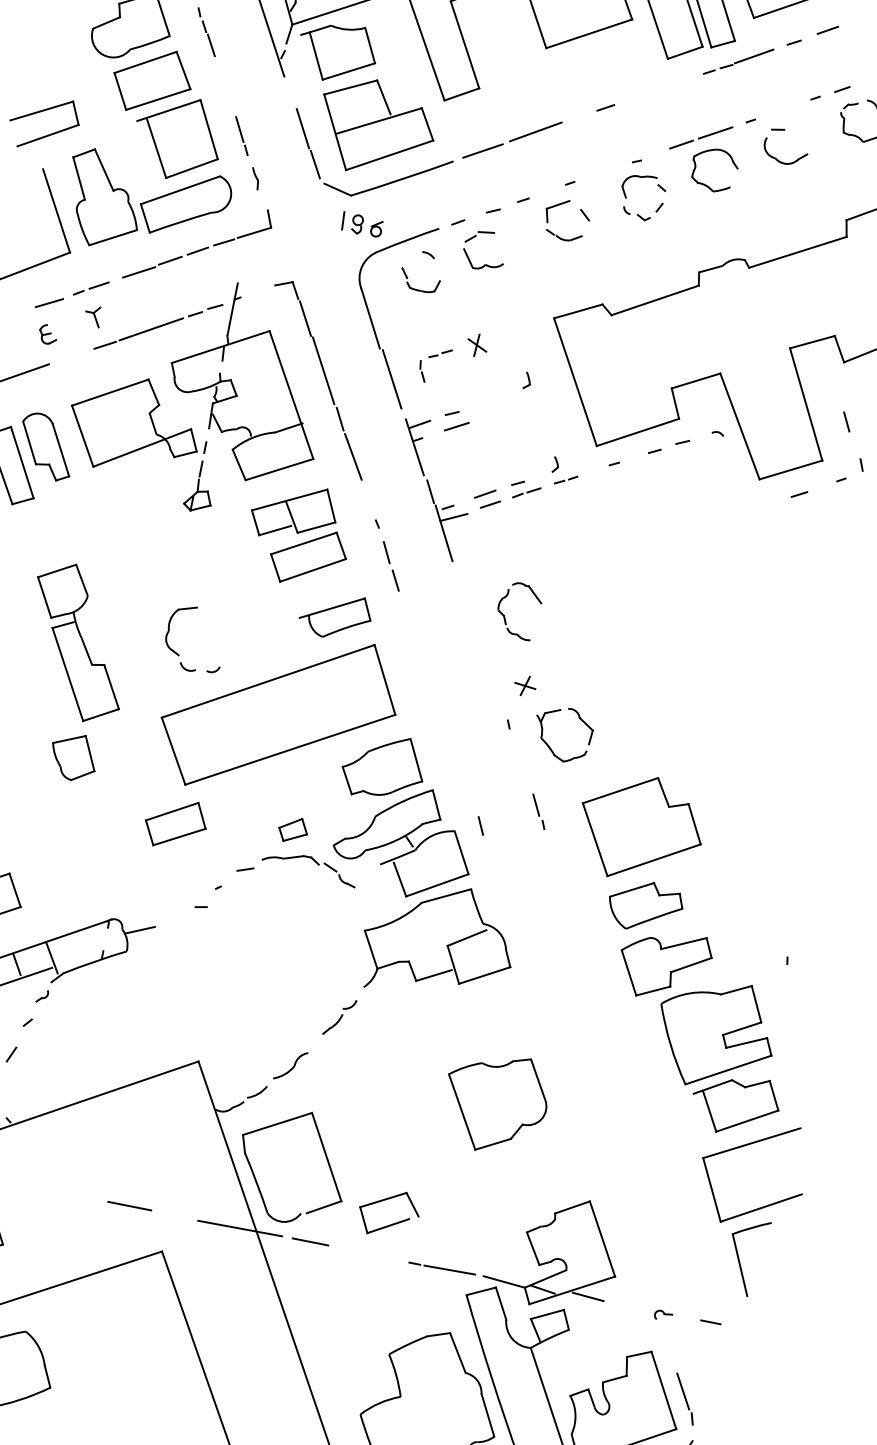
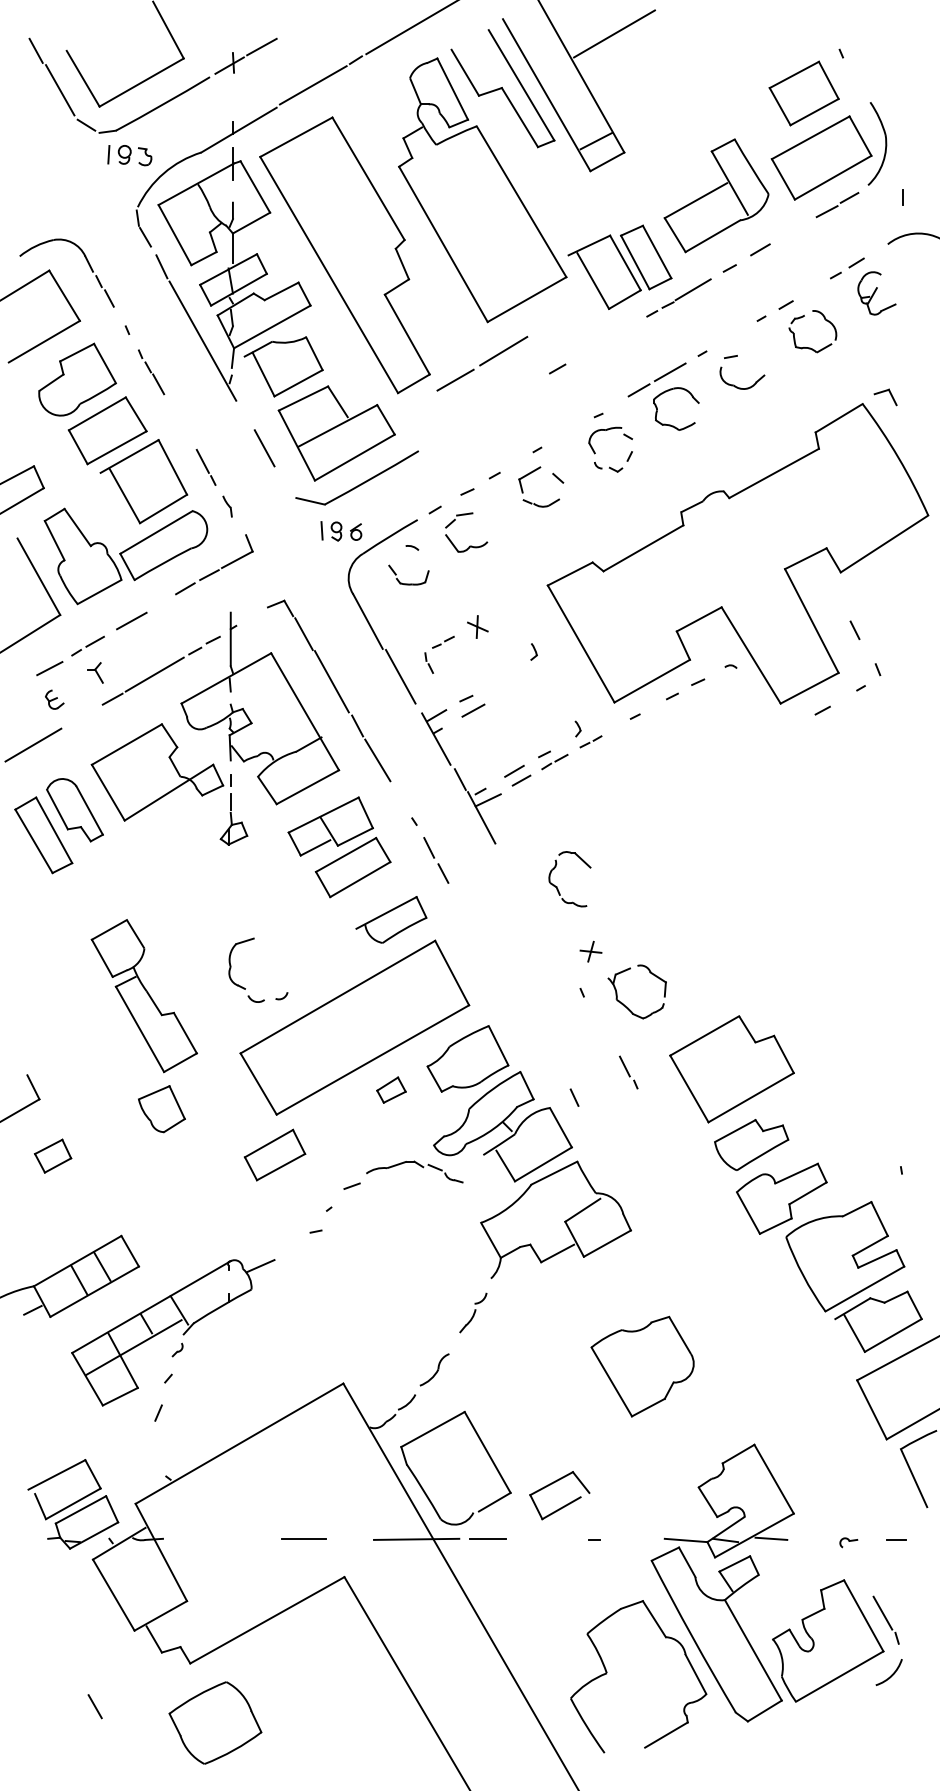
line: (512, 139) -> (482, 363), moved
line: (315, 163) -> (283, 480), removed
line: (169, 260) -> (159, 603), removed
part: (293, 829) -> (391, 1089), moved
line: (450, 1269) -> (630, 1538), removed

